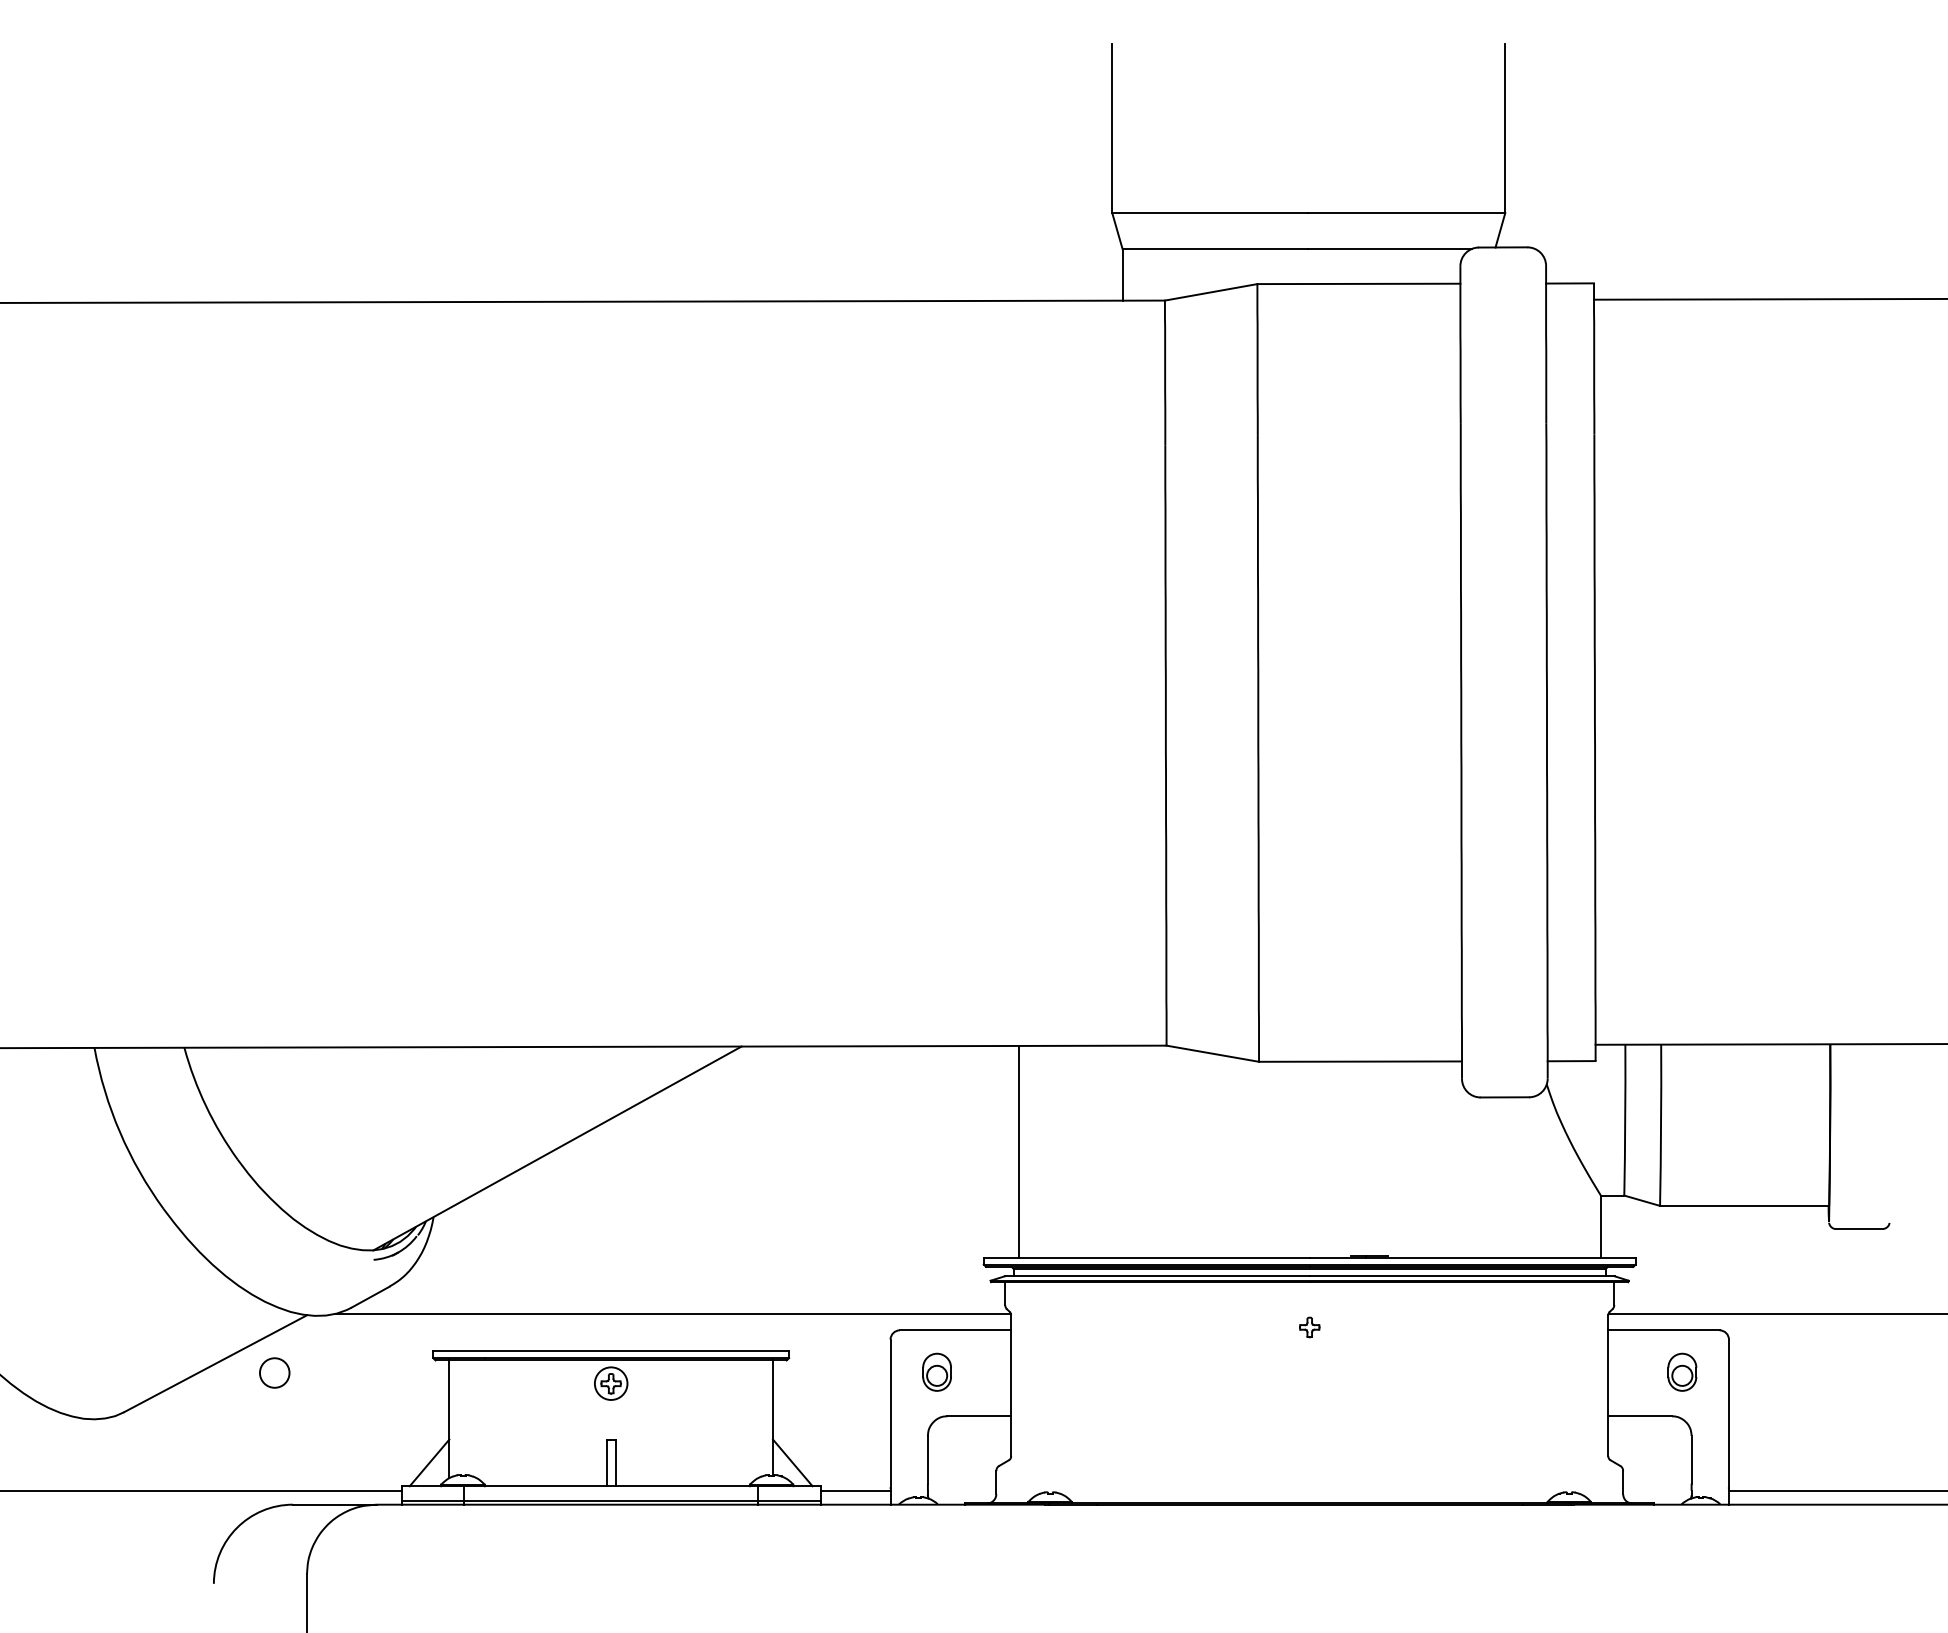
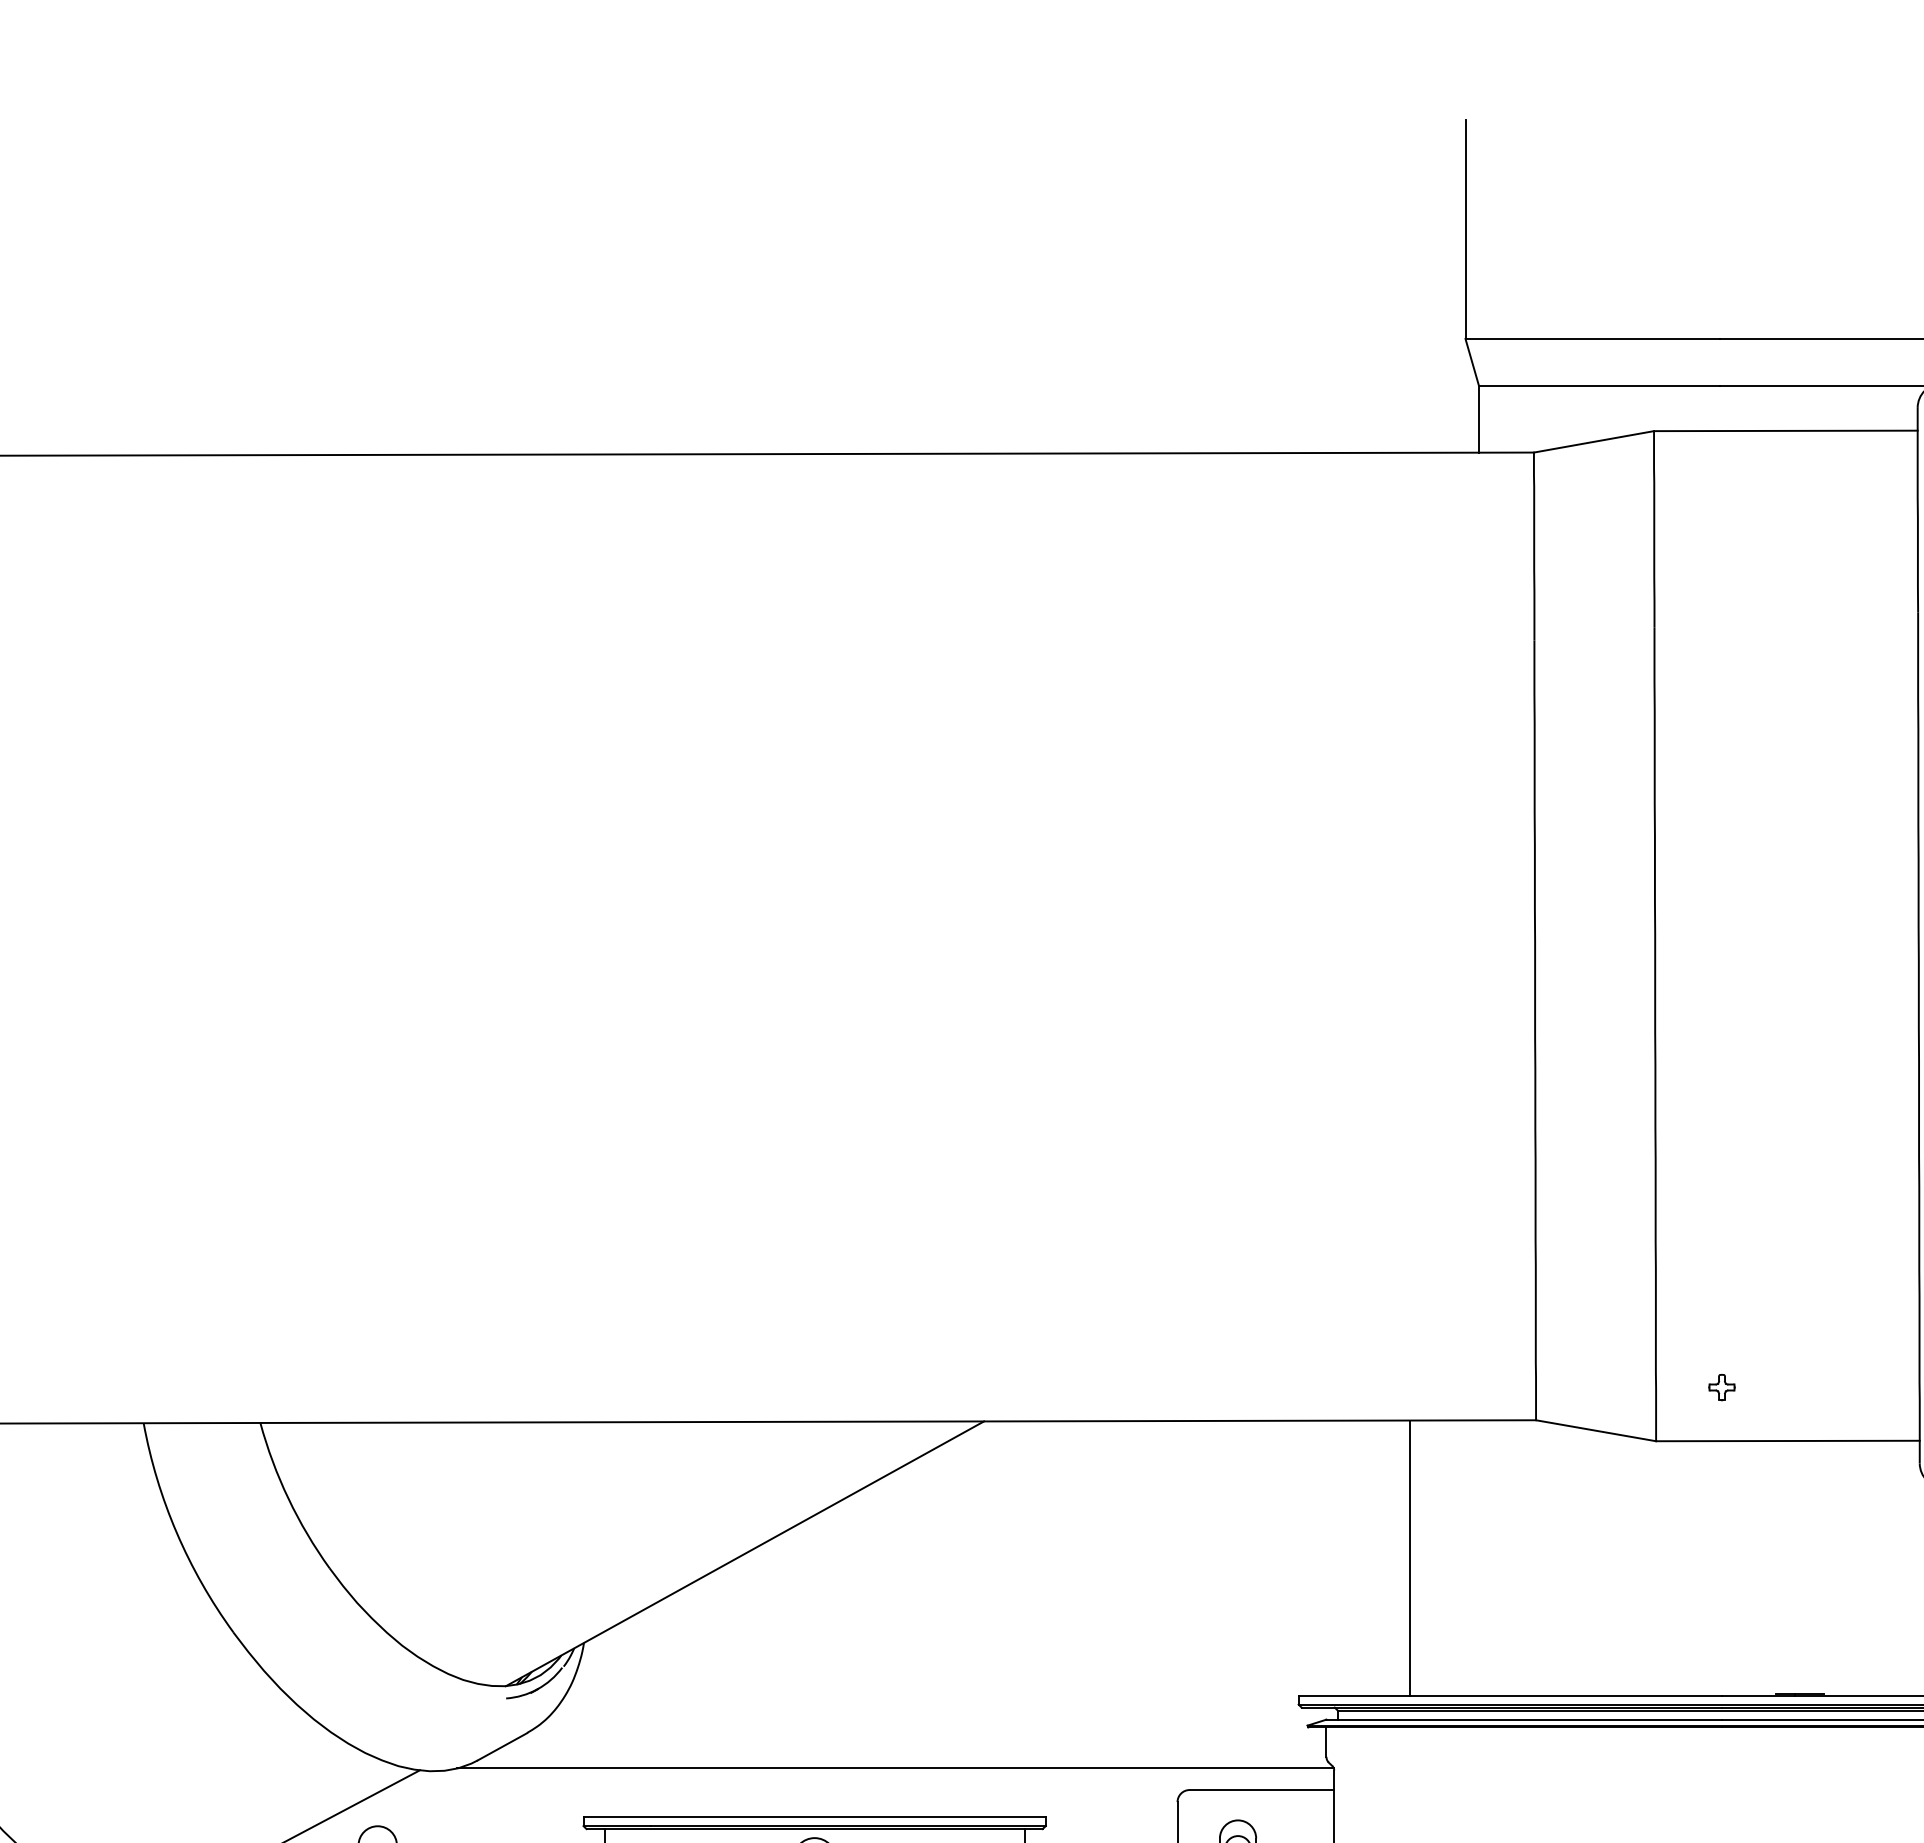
line: (1018, 1151) -> (1409, 1557), moved
part: (1309, 1327) -> (1721, 1387), moved

